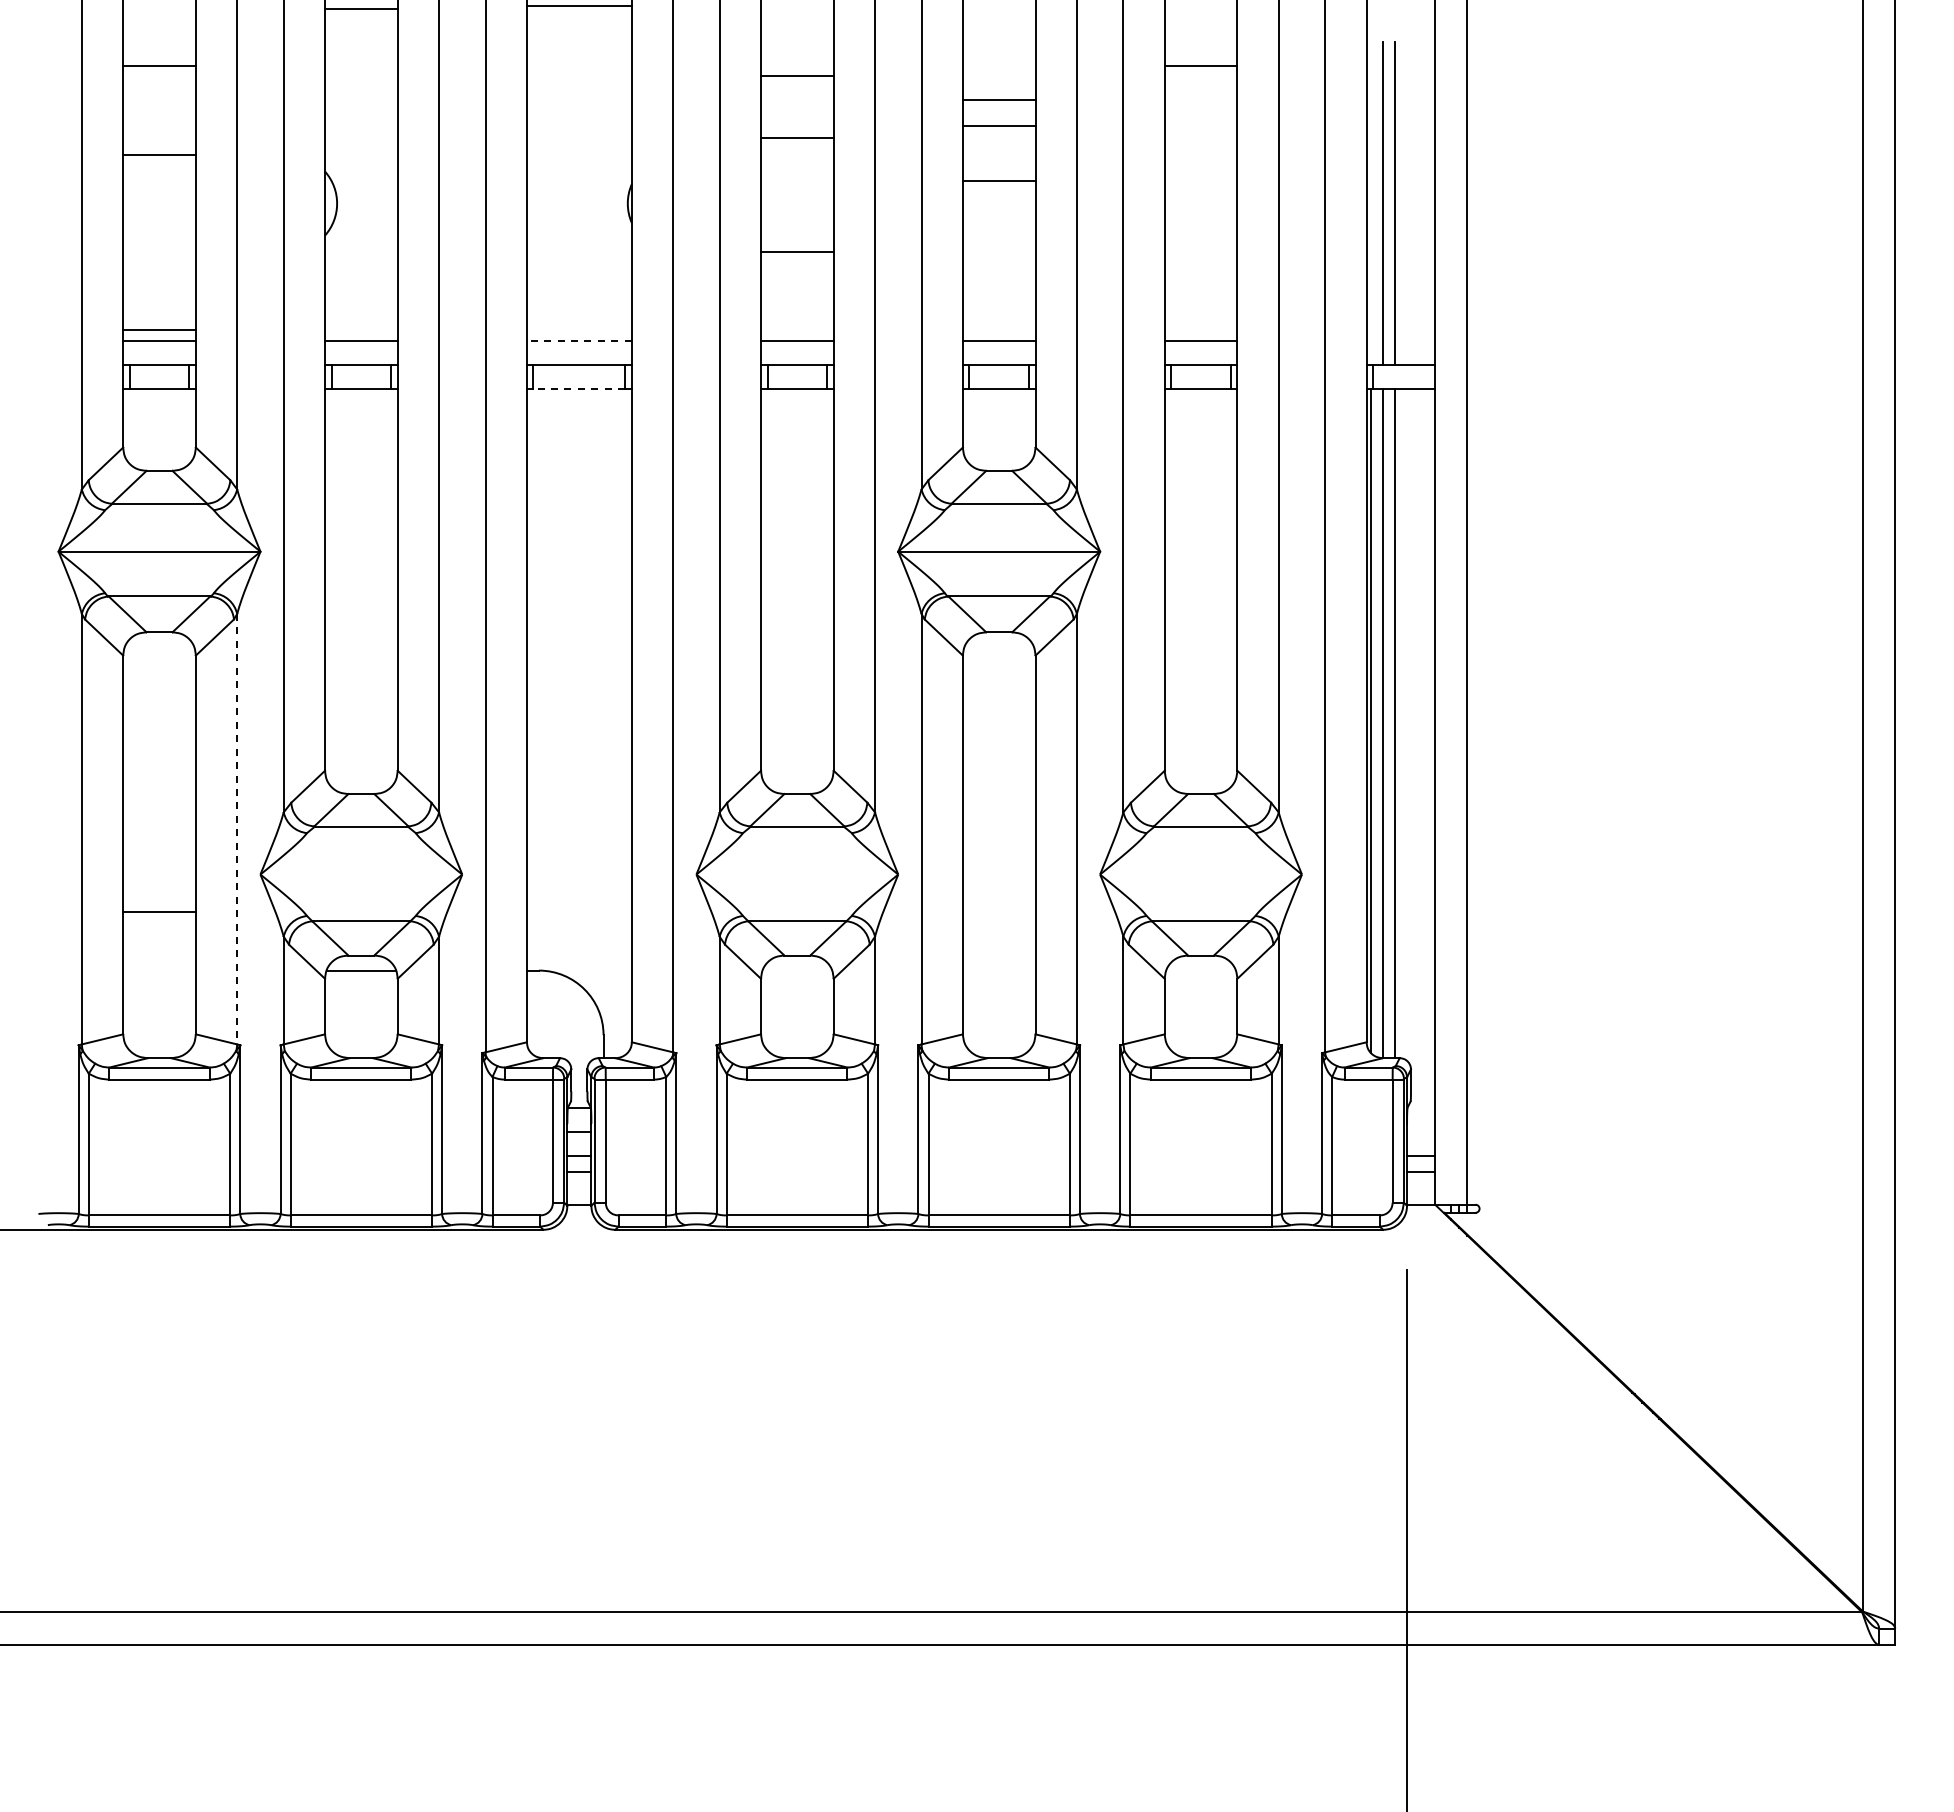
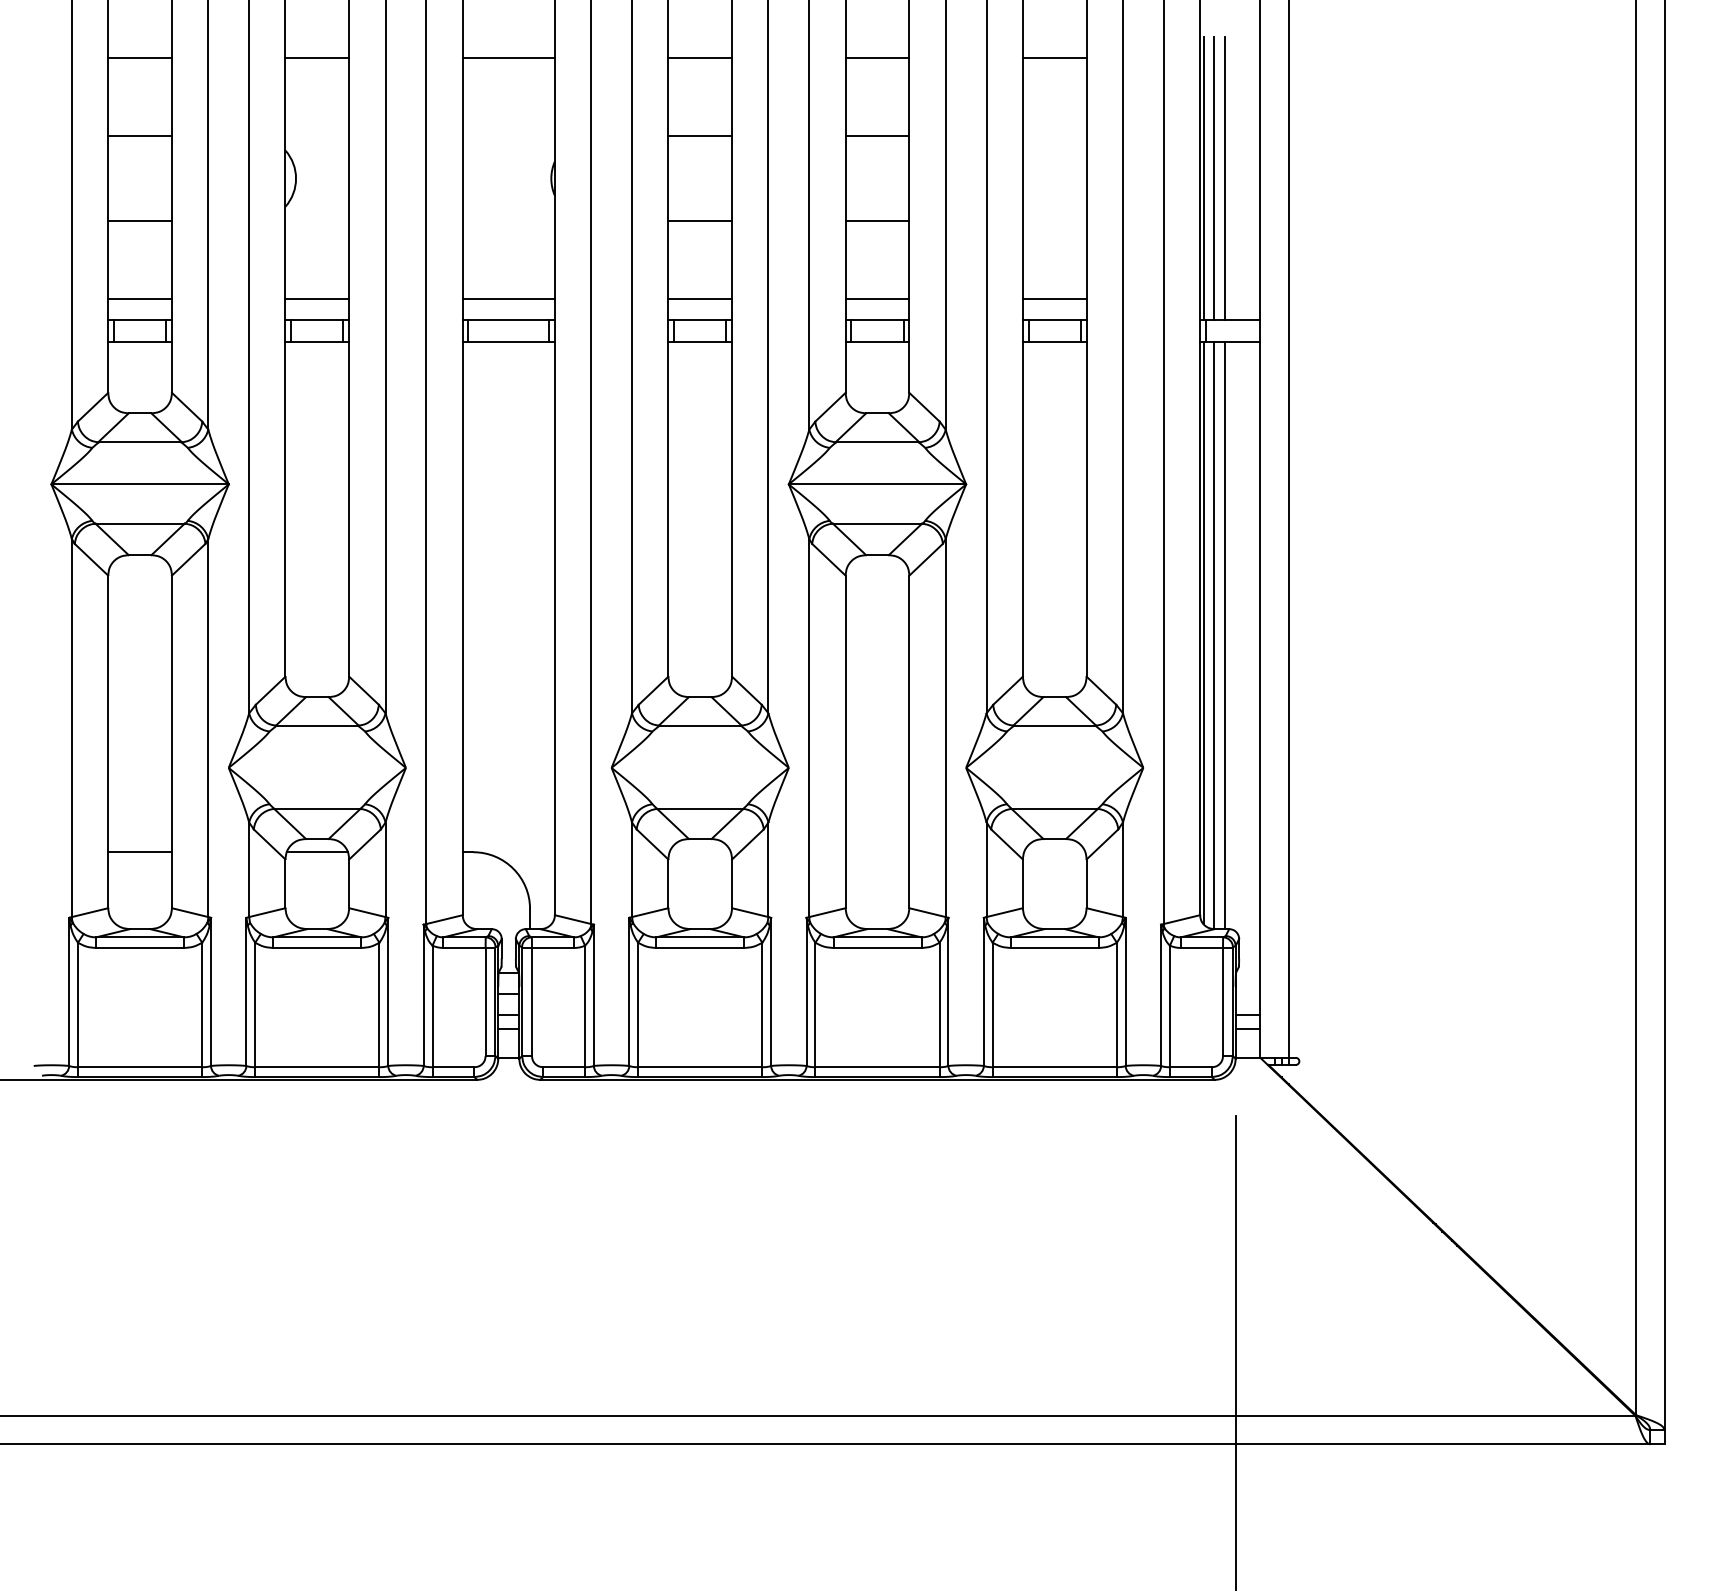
line: (578, 6) -> (508, 58), moved
line: (361, 9) -> (317, 58), moved
line: (797, 76) -> (700, 136), moved
line: (998, 100) -> (876, 136), moved
line: (998, 126) -> (876, 58), moved
line: (797, 138) -> (700, 58), moved
line: (998, 181) -> (876, 221), moved
line: (1370, 203) -> (1203, 178), added
line: (159, 330) -> (140, 221), moved
line: (578, 340) -> (508, 298), dashed -> solid
line: (579, 389) -> (508, 341), dashed -> solid
line: (237, 829) -> (208, 728), dashed -> solid
line: (159, 911) -> (140, 852), moved

